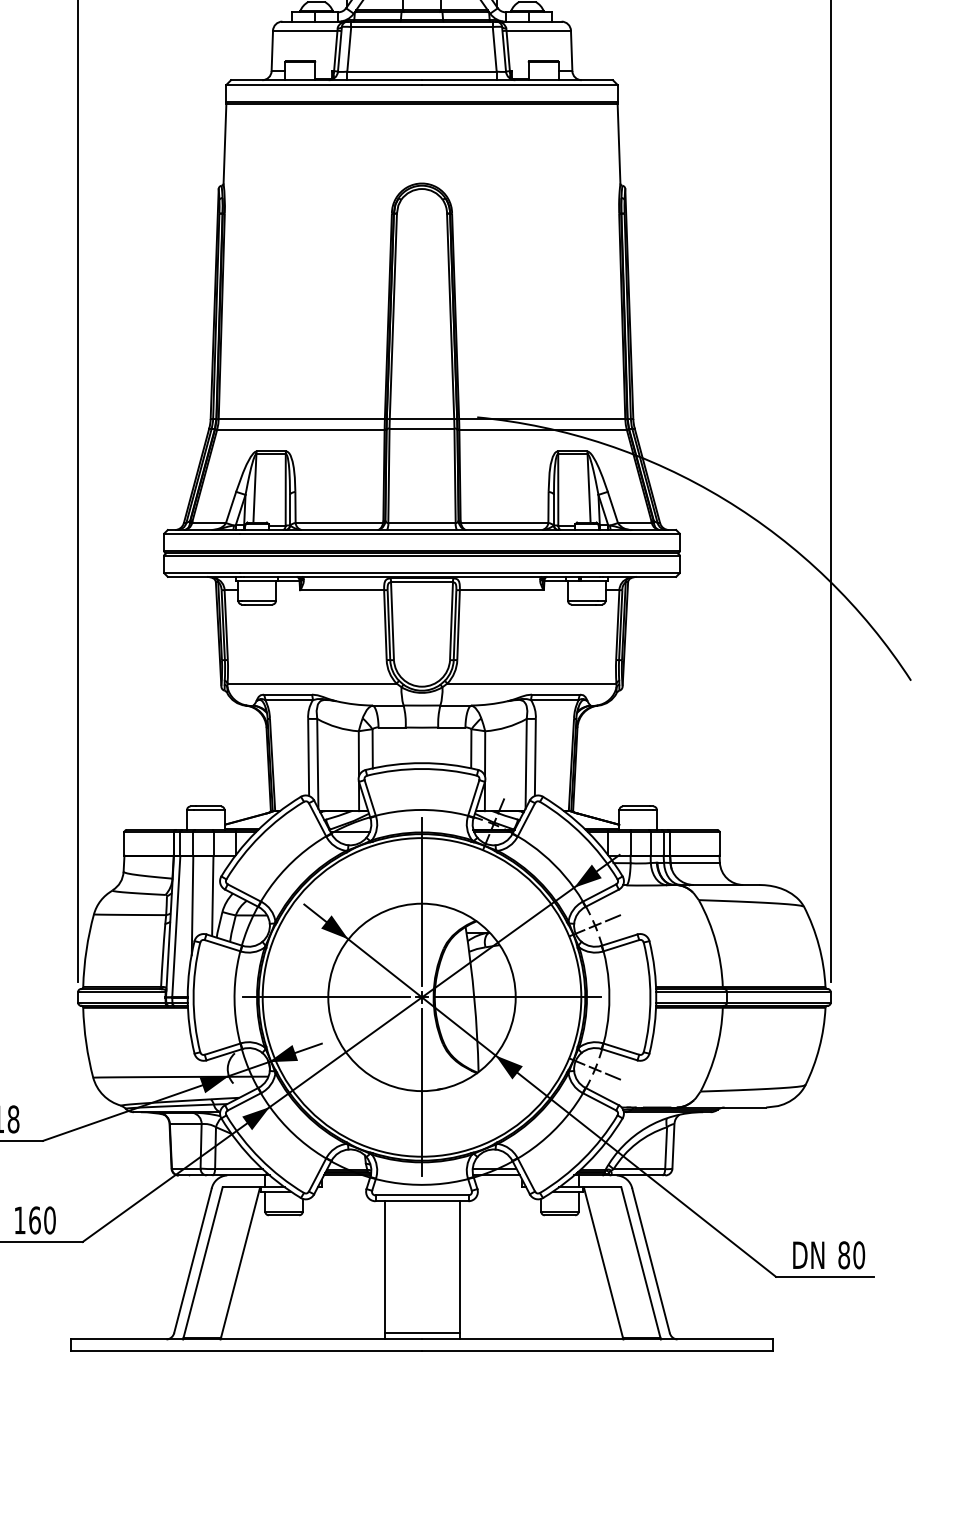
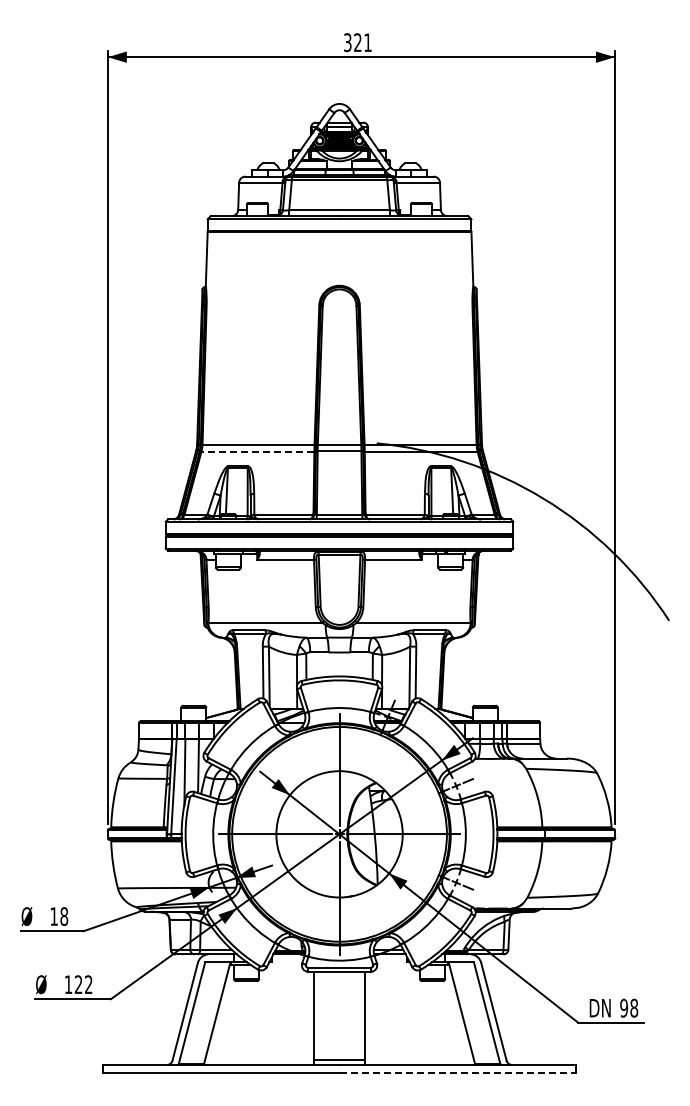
line: (300, 429) -> (257, 451), solid -> dashed
text: (42, 1220) -> (83, 984), 160 -> 122
text: (852, 1255) -> (629, 1008), 80 -> 98
line: (598, 1350) -> (458, 1072), solid -> dashed

